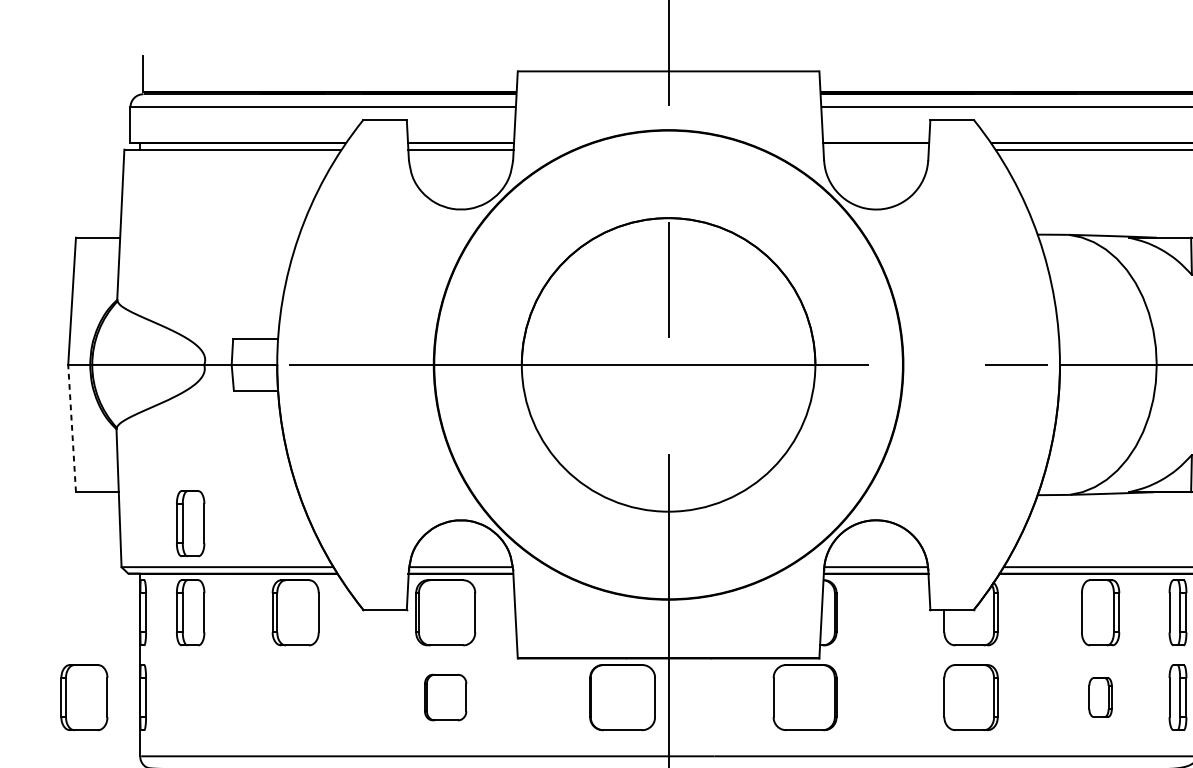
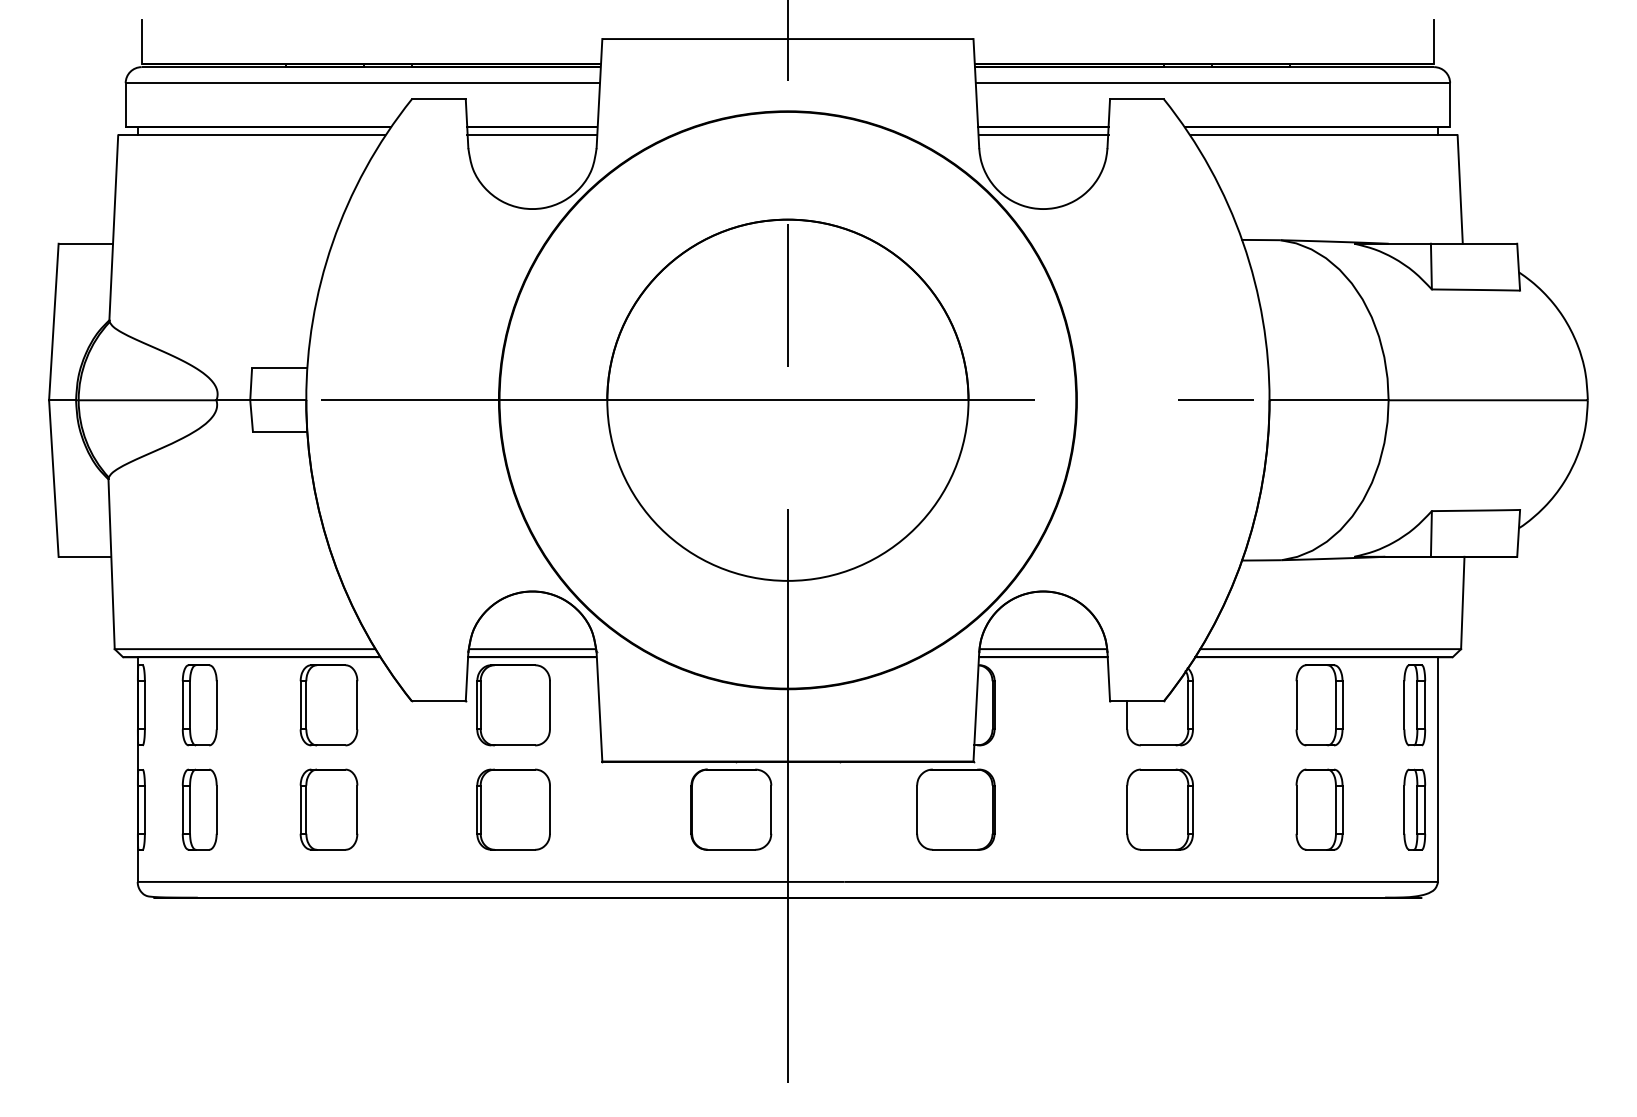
line: (876, 149) -> (1043, 135), added
line: (71, 428) -> (53, 478), dashed -> solid
part: (190, 523) -> (199, 809), moved
part: (84, 697) -> (328, 809), moved
part: (445, 697) -> (513, 809), size x1.43
part: (1100, 697) -> (1319, 809), size x1.67

